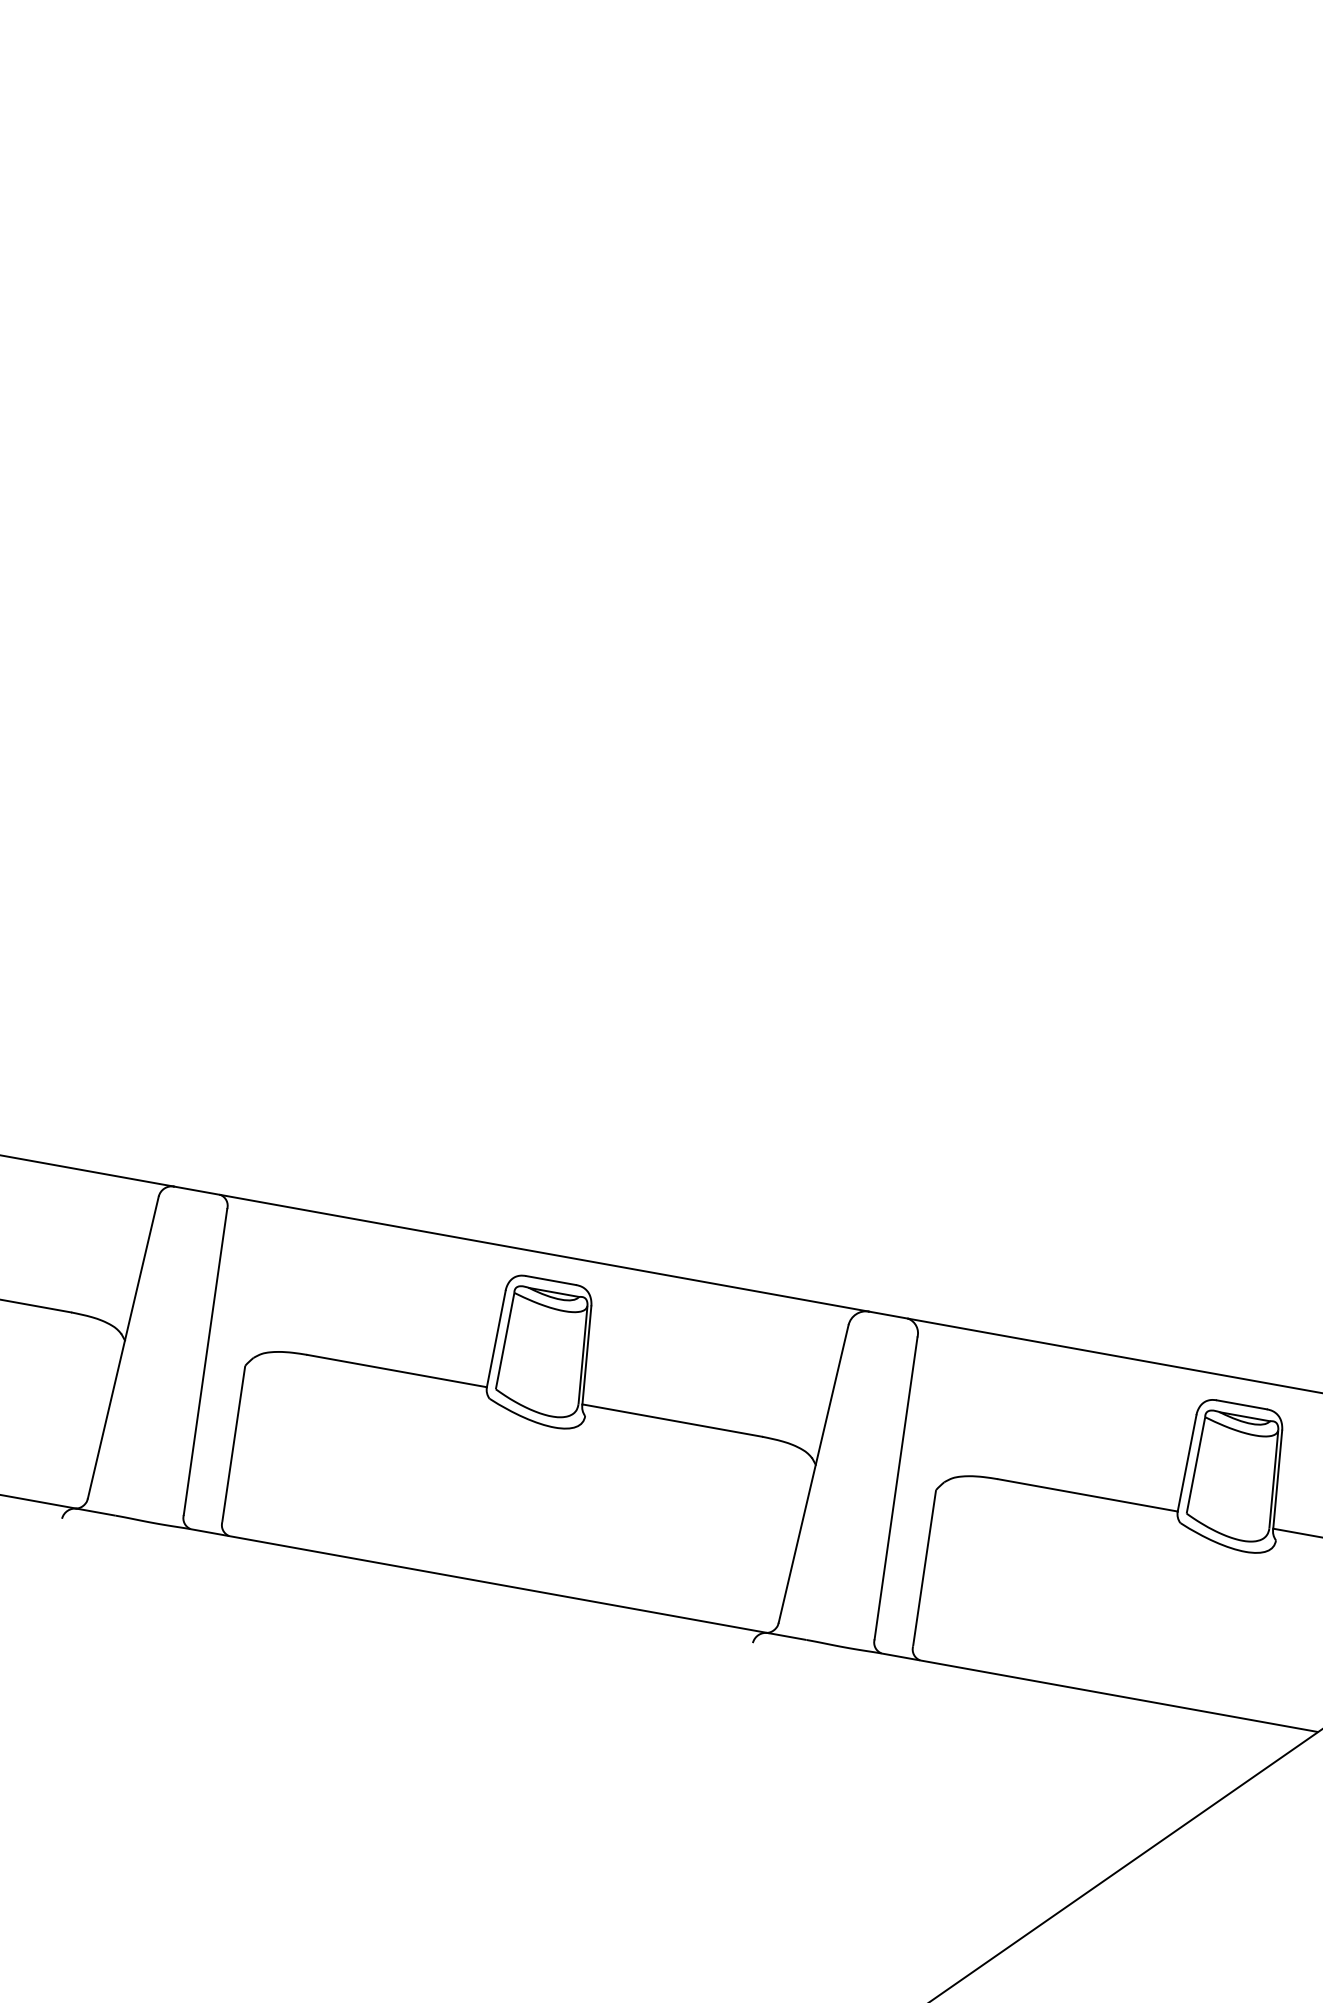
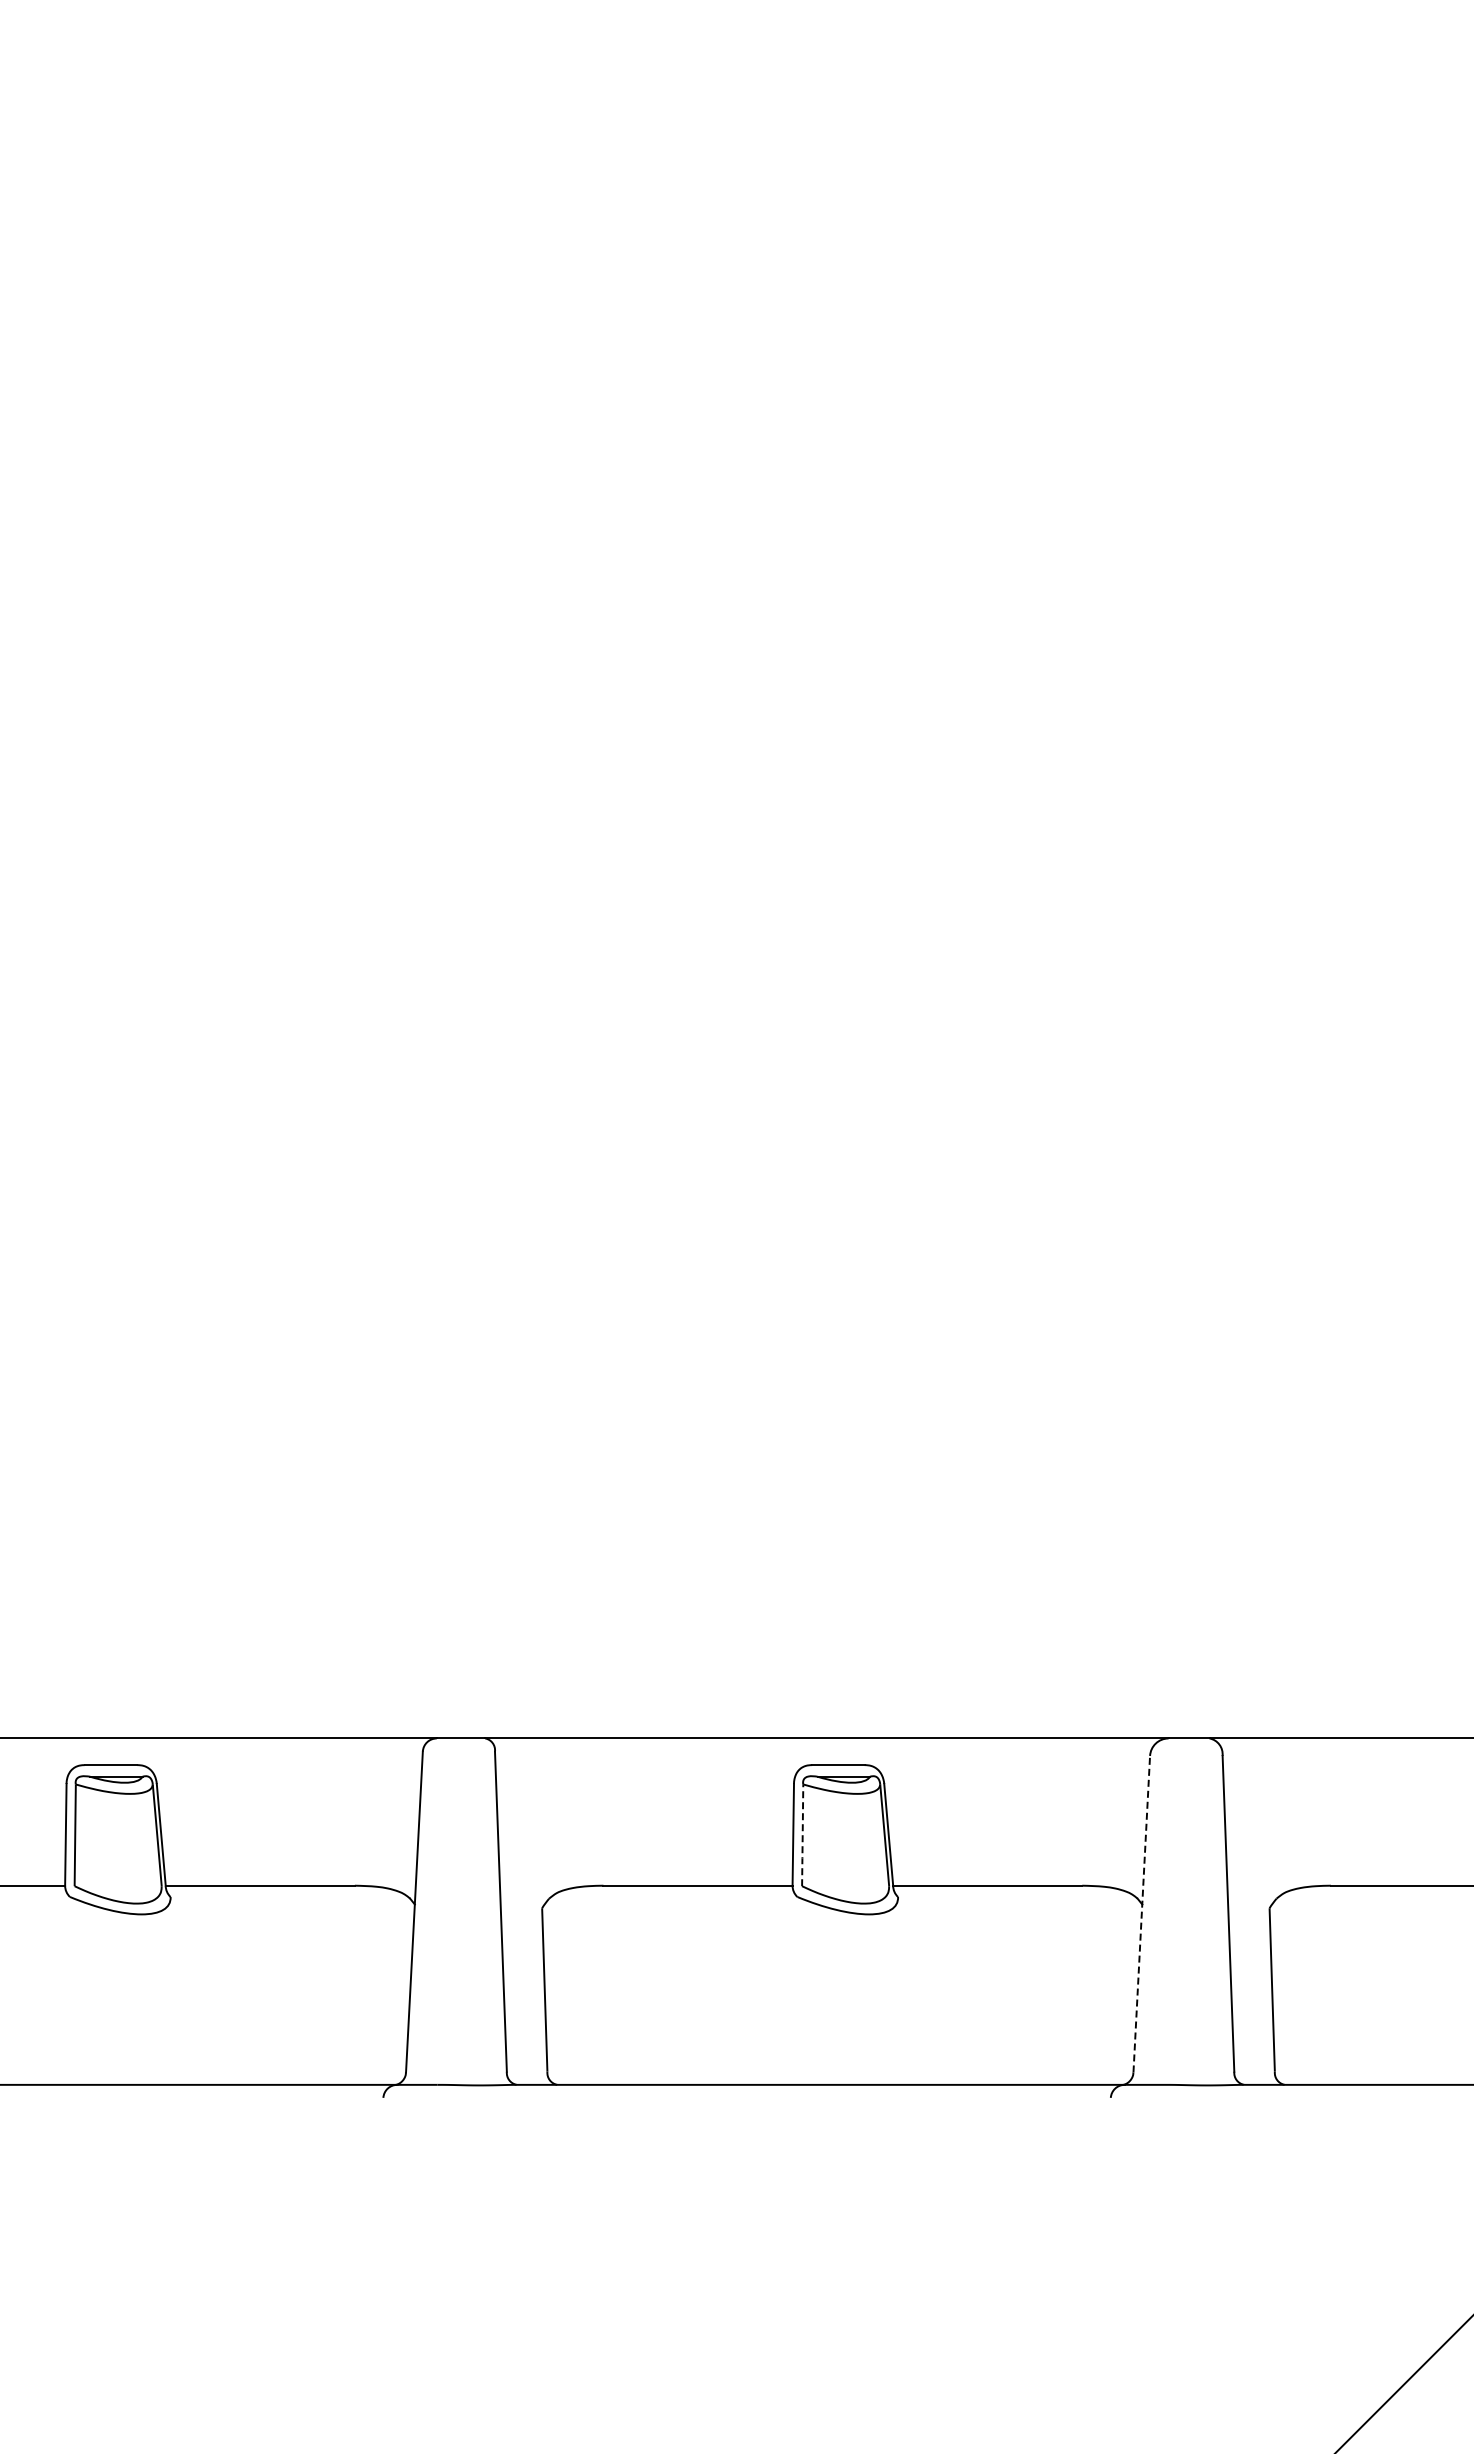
line: (504, 1341) -> (802, 1835), solid -> dashed
line: (813, 1473) -> (1141, 1913), solid -> dashed

